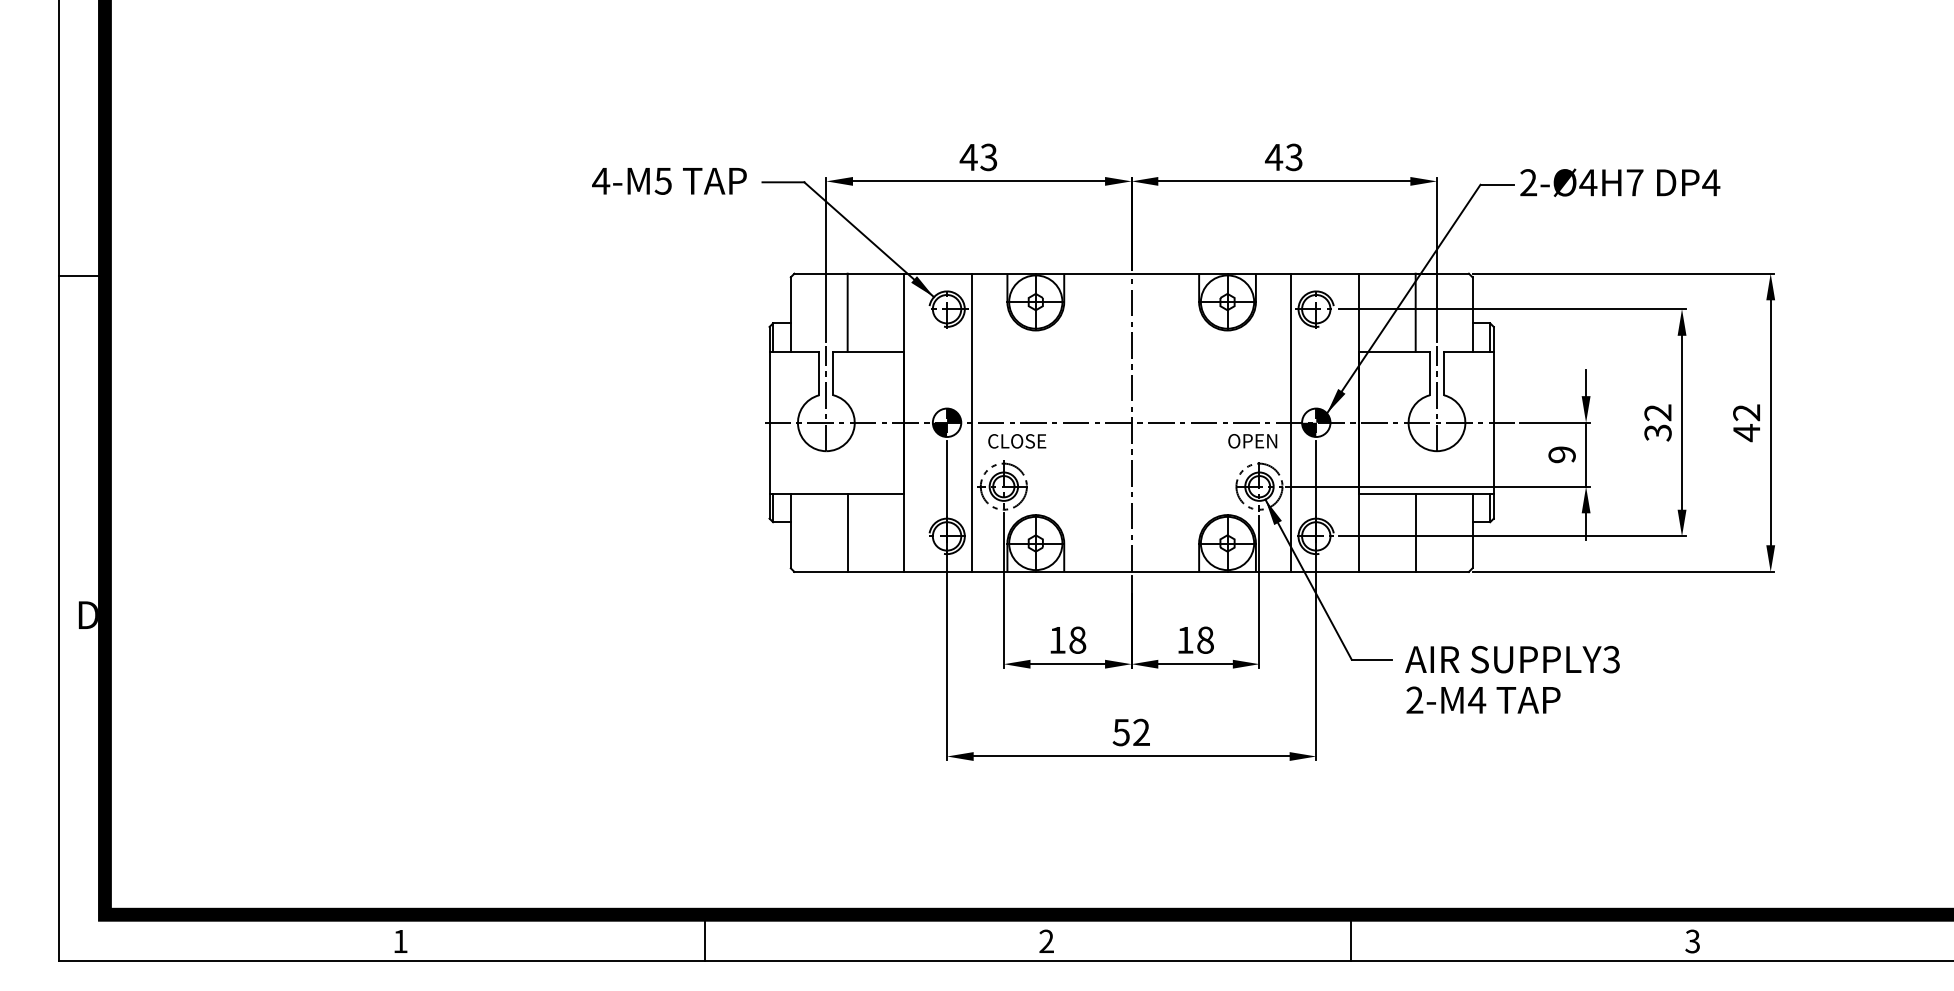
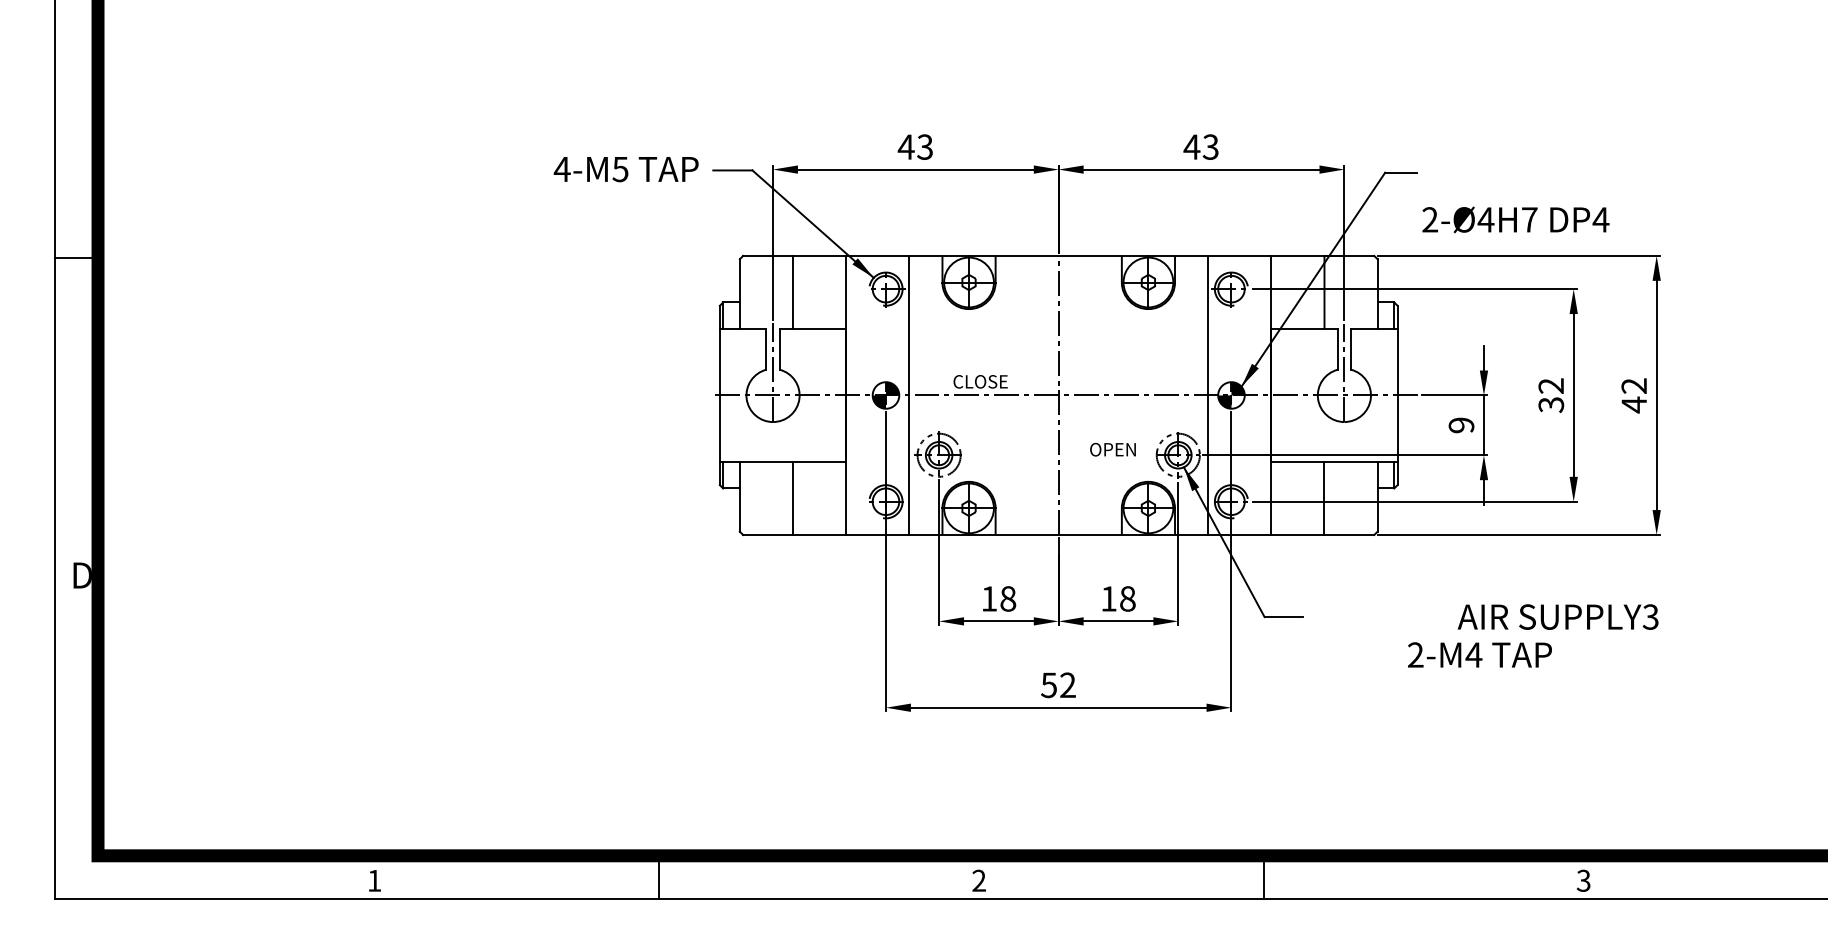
text: (1619, 182) -> (1515, 219), moved
text: (1017, 440) -> (980, 381), moved
text: (1252, 440) -> (1112, 449), moved
text: (1511, 659) -> (1557, 616), moved
text: (1483, 699) -> (1479, 654), moved

